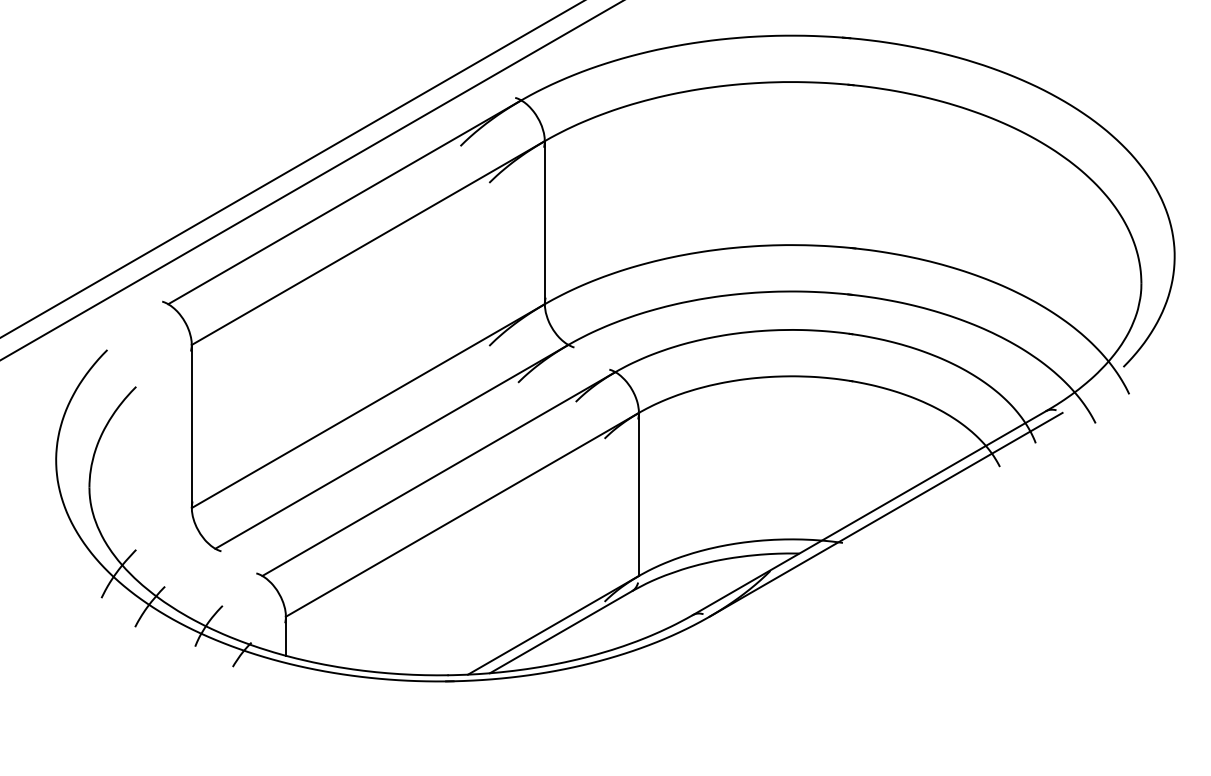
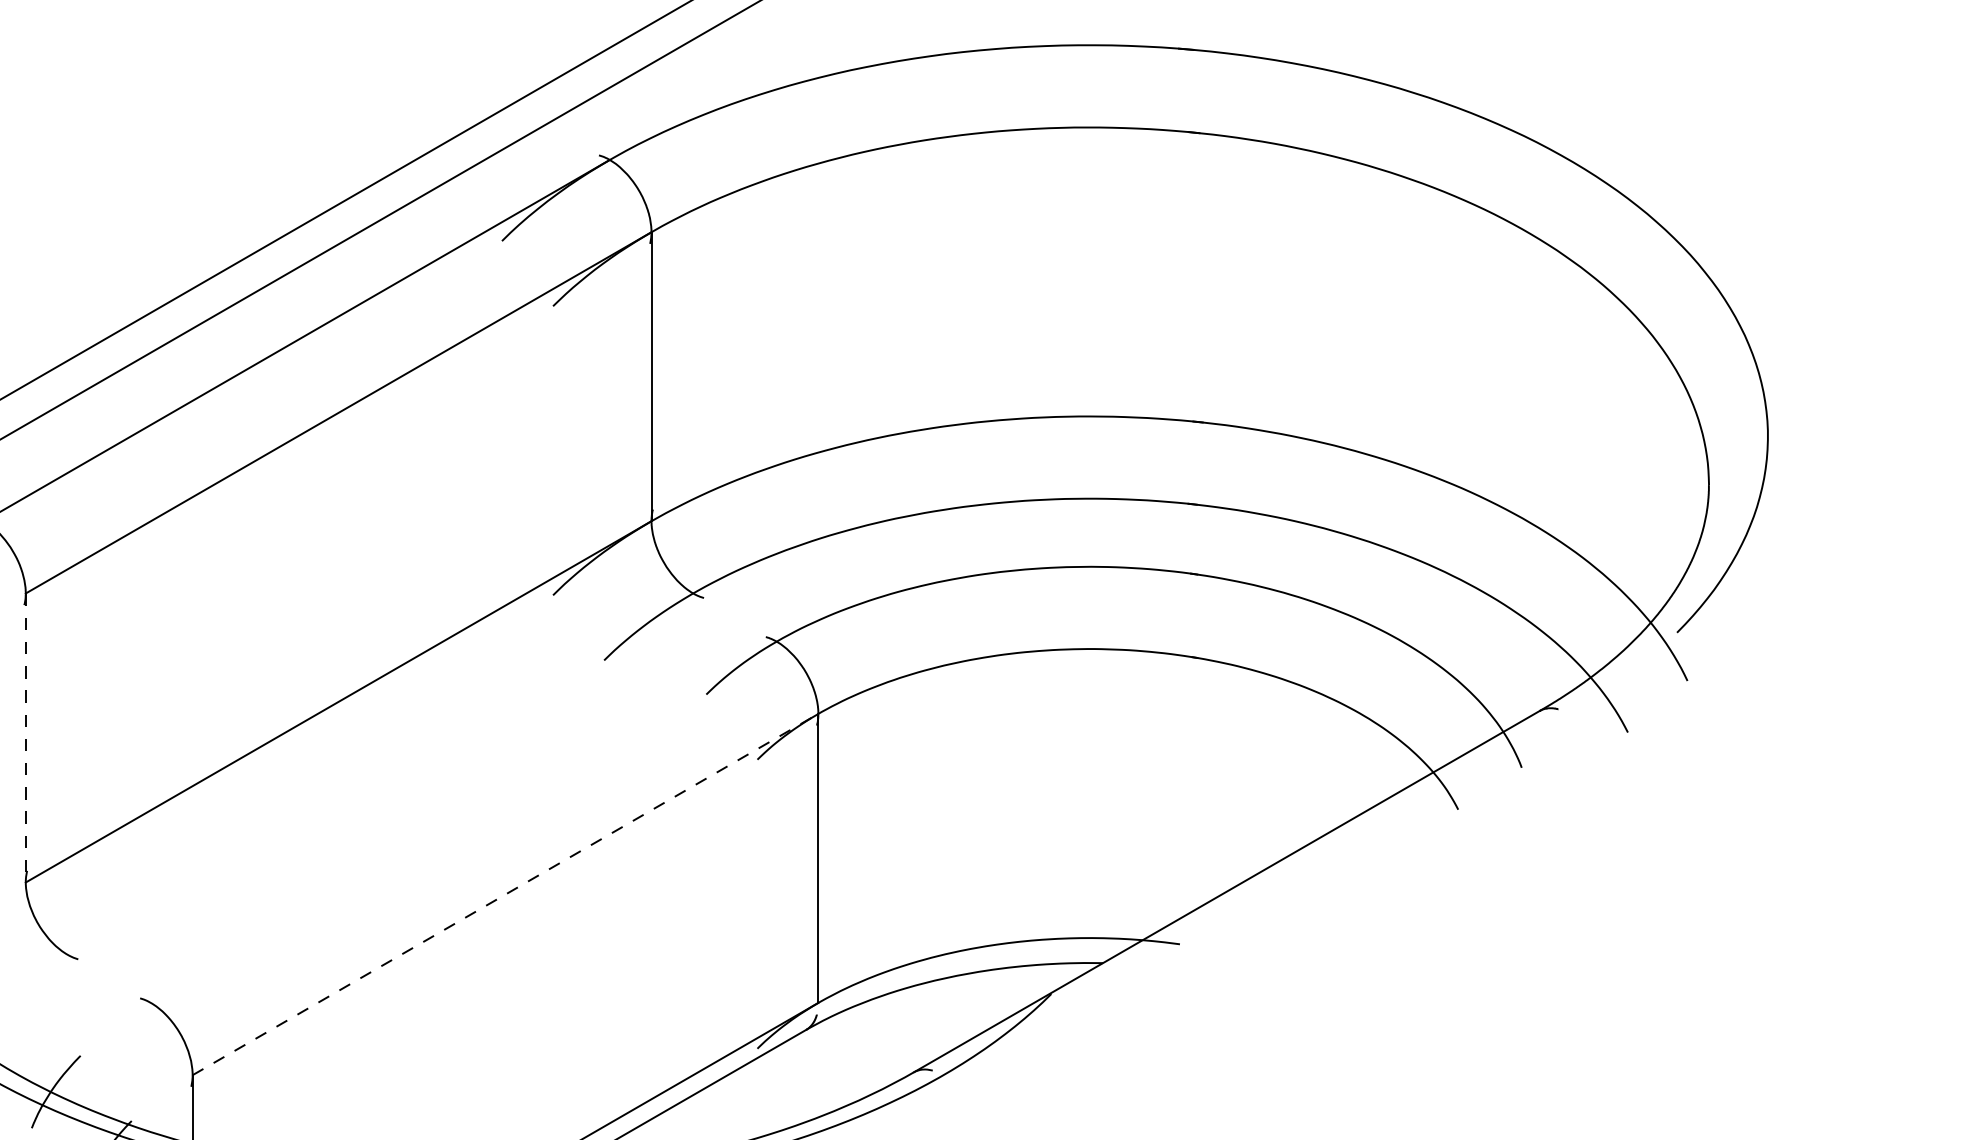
line: (191, 426) -> (25, 737), solid -> dashed
line: (391, 446) -> (379, 773), removed
line: (438, 473) -> (463, 821), removed
line: (462, 514) -> (505, 893), solid -> dashed
line: (885, 514) -> (1255, 893), removed

